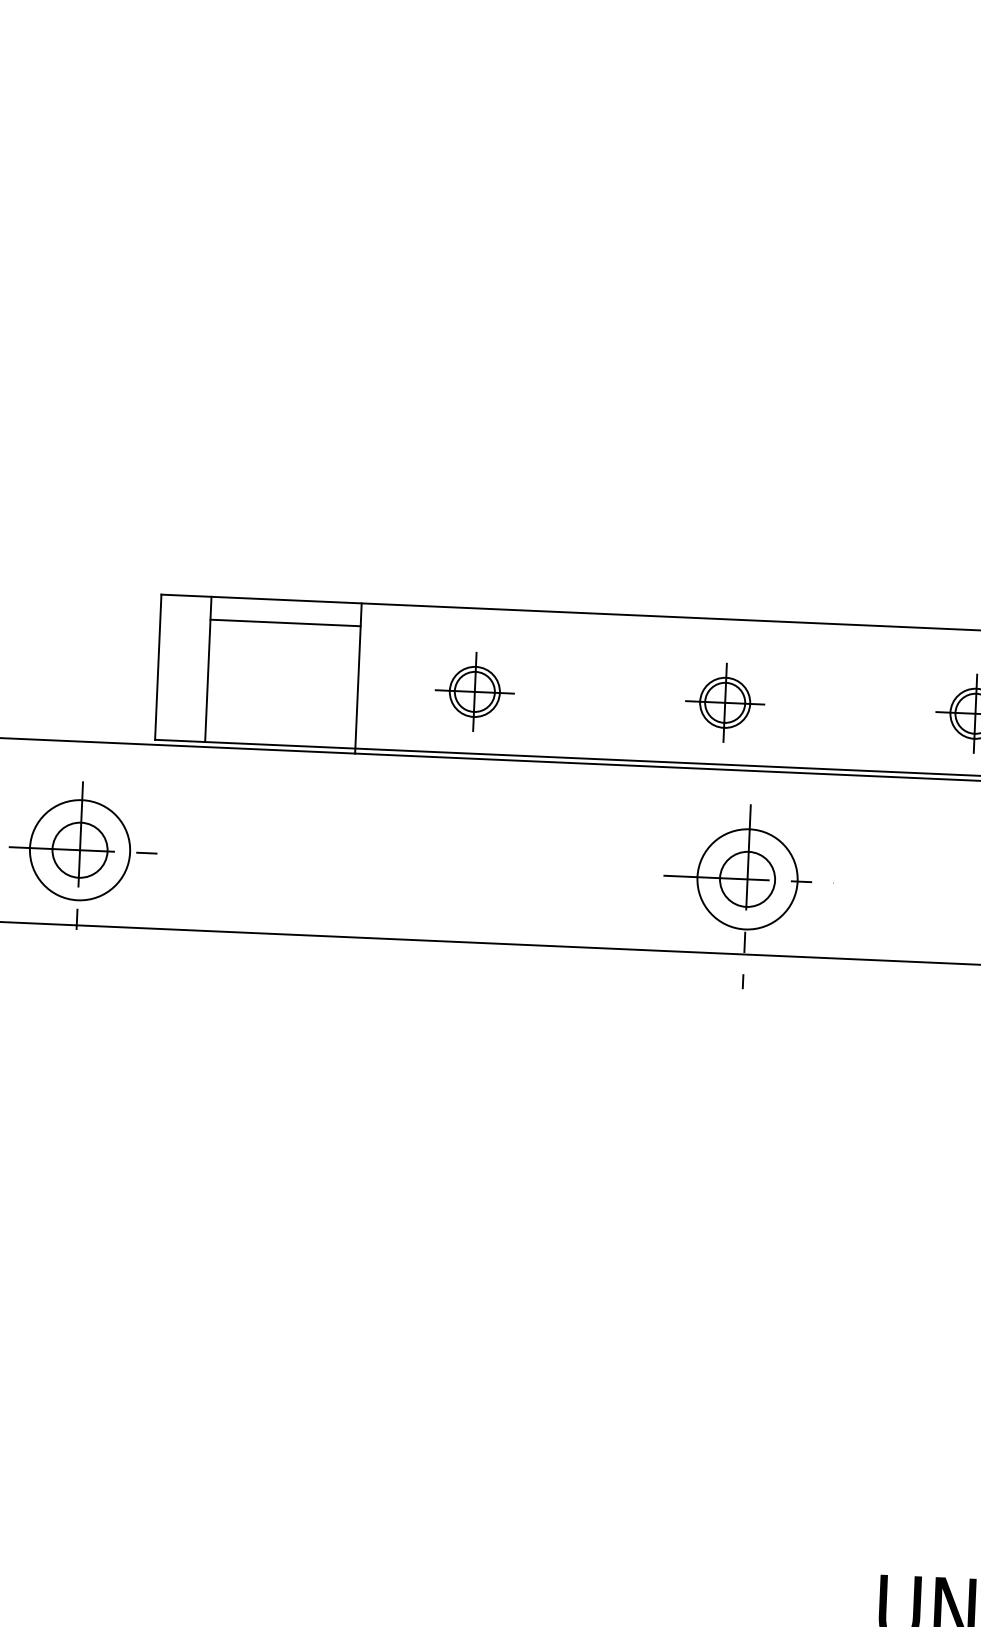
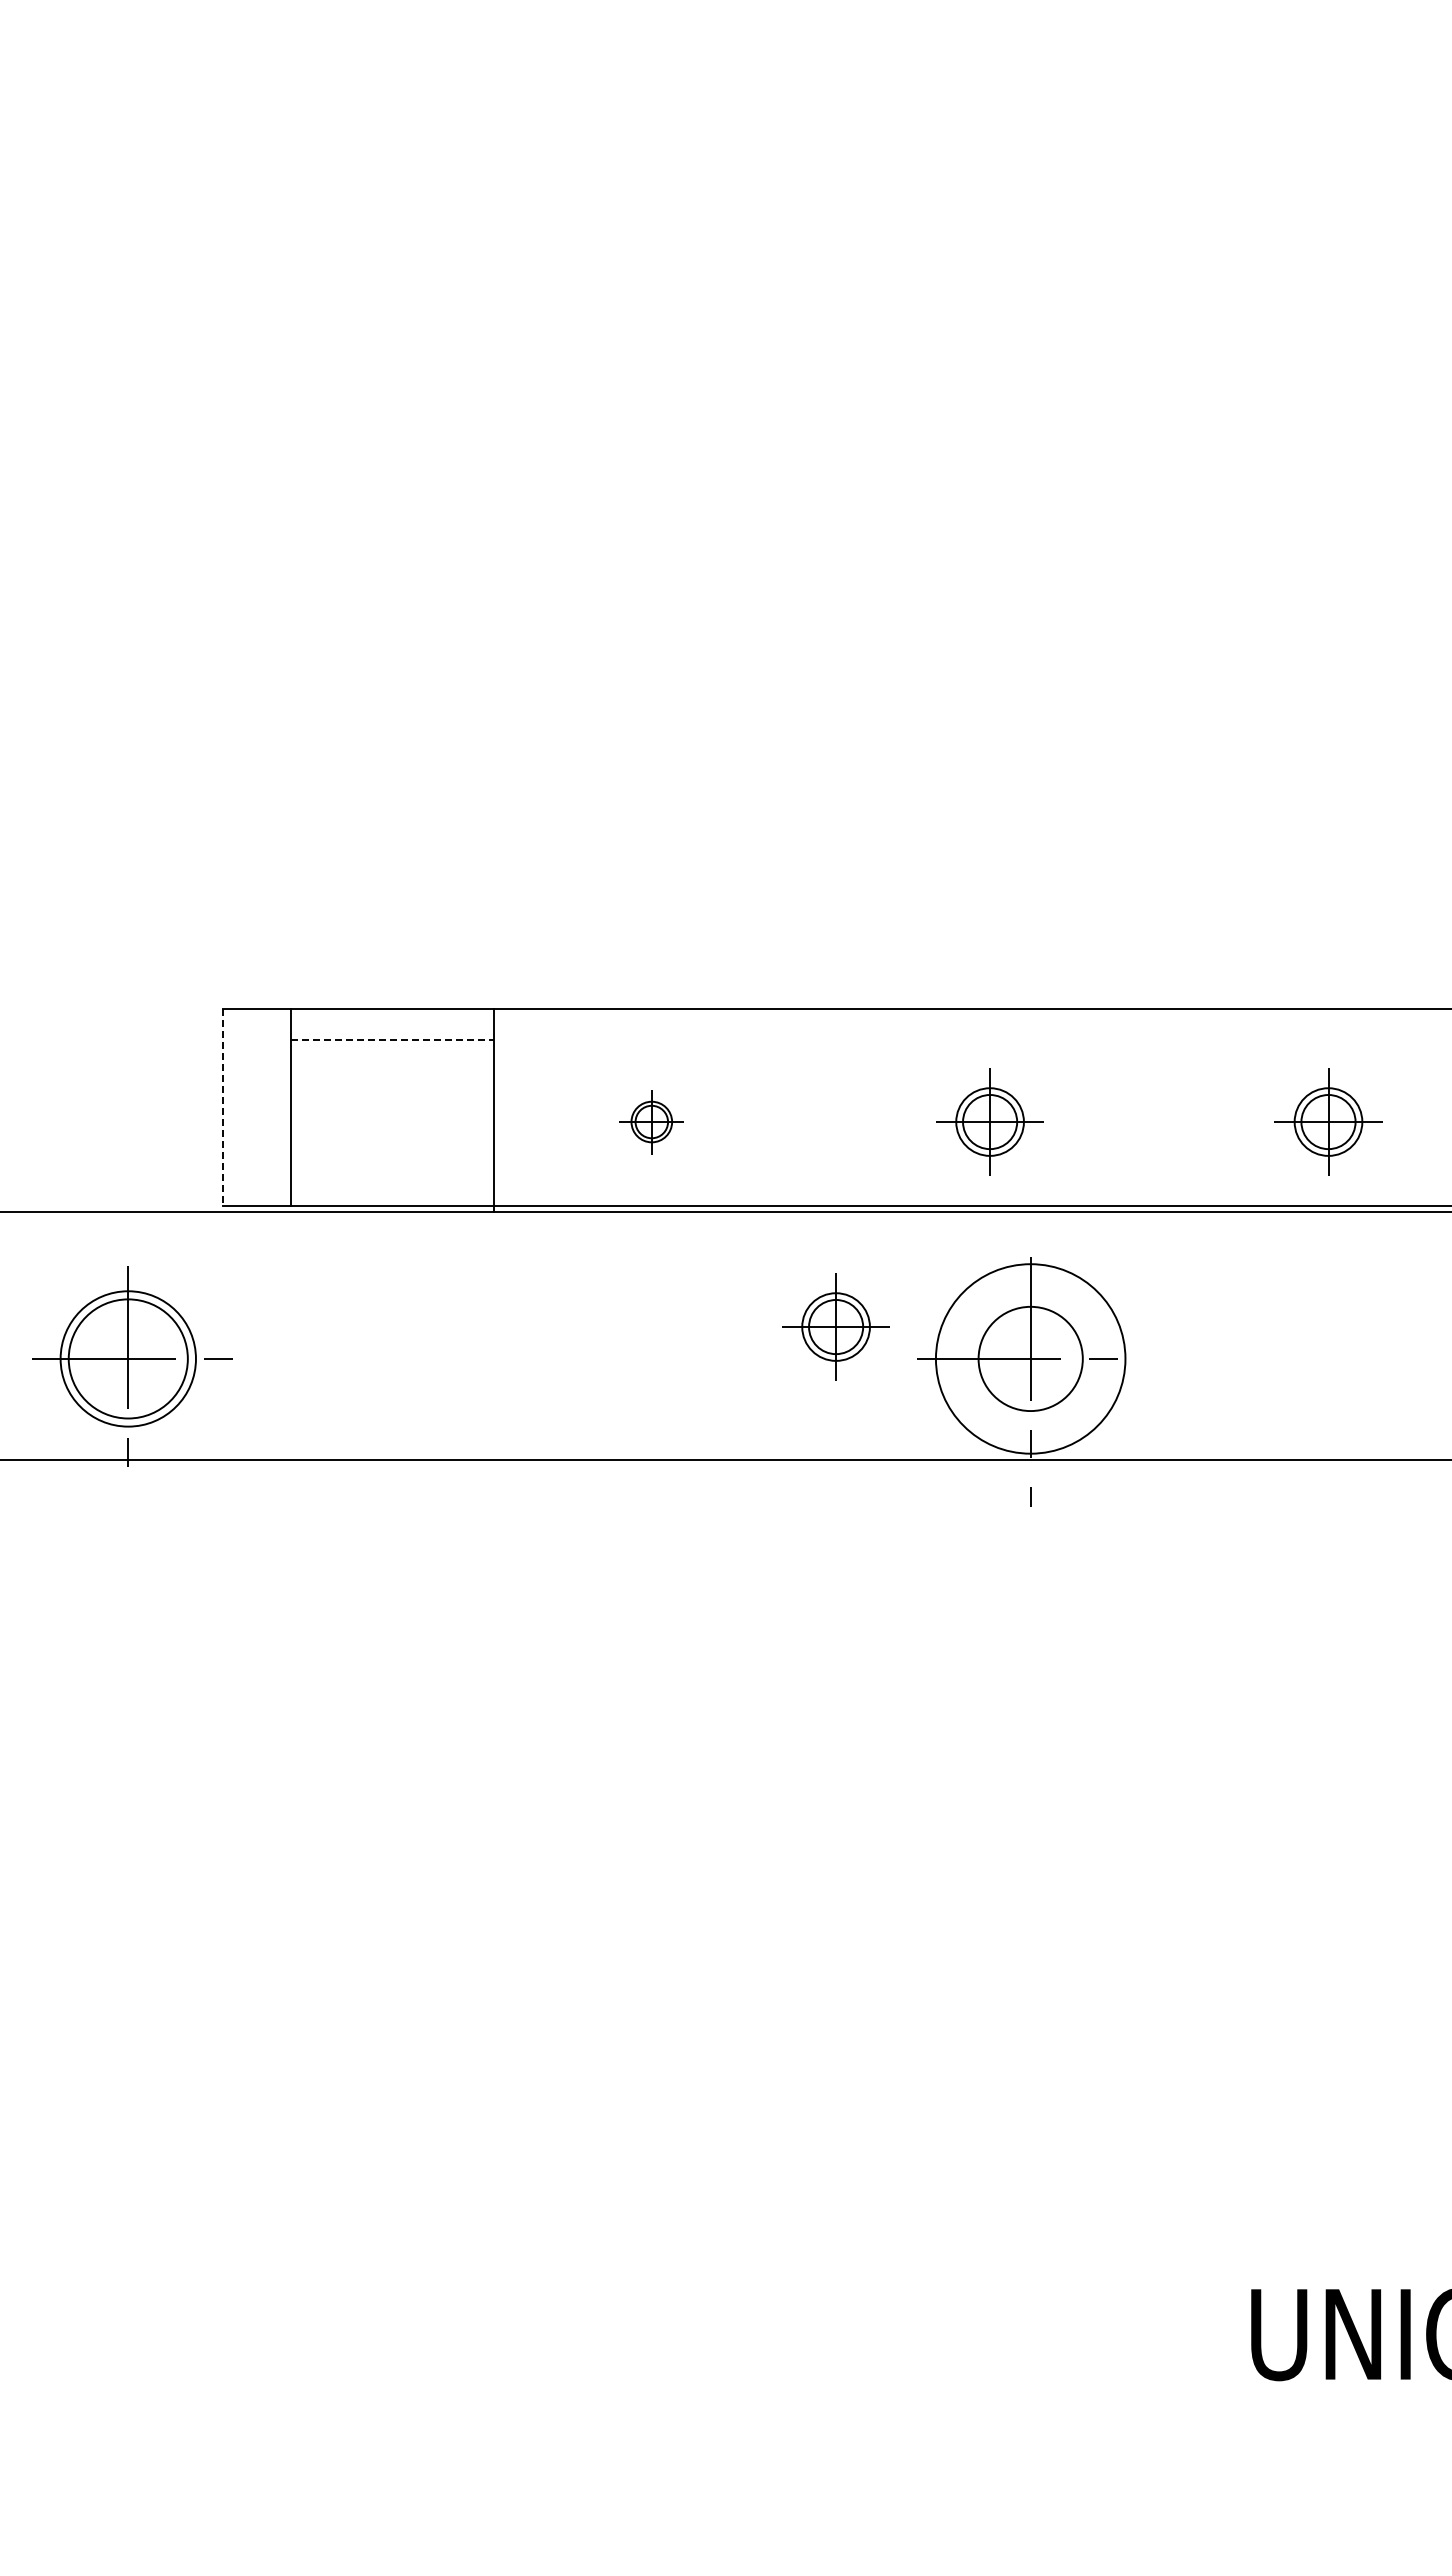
line: (285, 623) -> (392, 1040), solid -> dashed
line: (158, 667) -> (223, 1107), solid -> dashed
part: (474, 691) -> (651, 1121), size x0.6
circle: (80, 849) -> (128, 1358), size x1.6
part: (604, 849) -> (835, 1326), added
circle: (747, 879) -> (1030, 1358), size x1.4
circle: (747, 879) -> (1030, 1358), size x1.4

